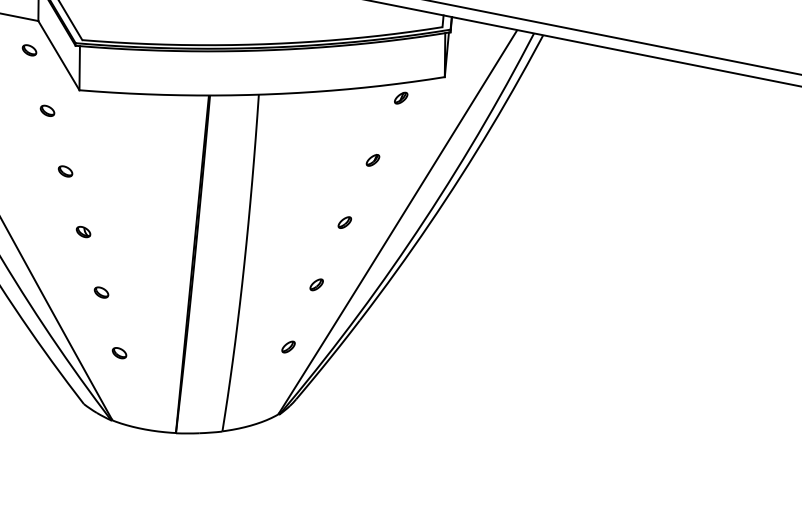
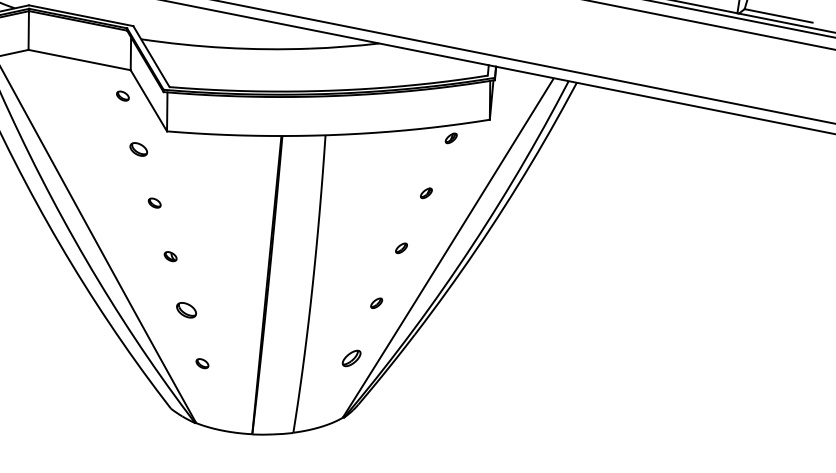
part: (47, 110) -> (138, 149), size x1.4
part: (101, 291) -> (186, 309), size x1.6
part: (288, 346) -> (351, 357), size x1.6

